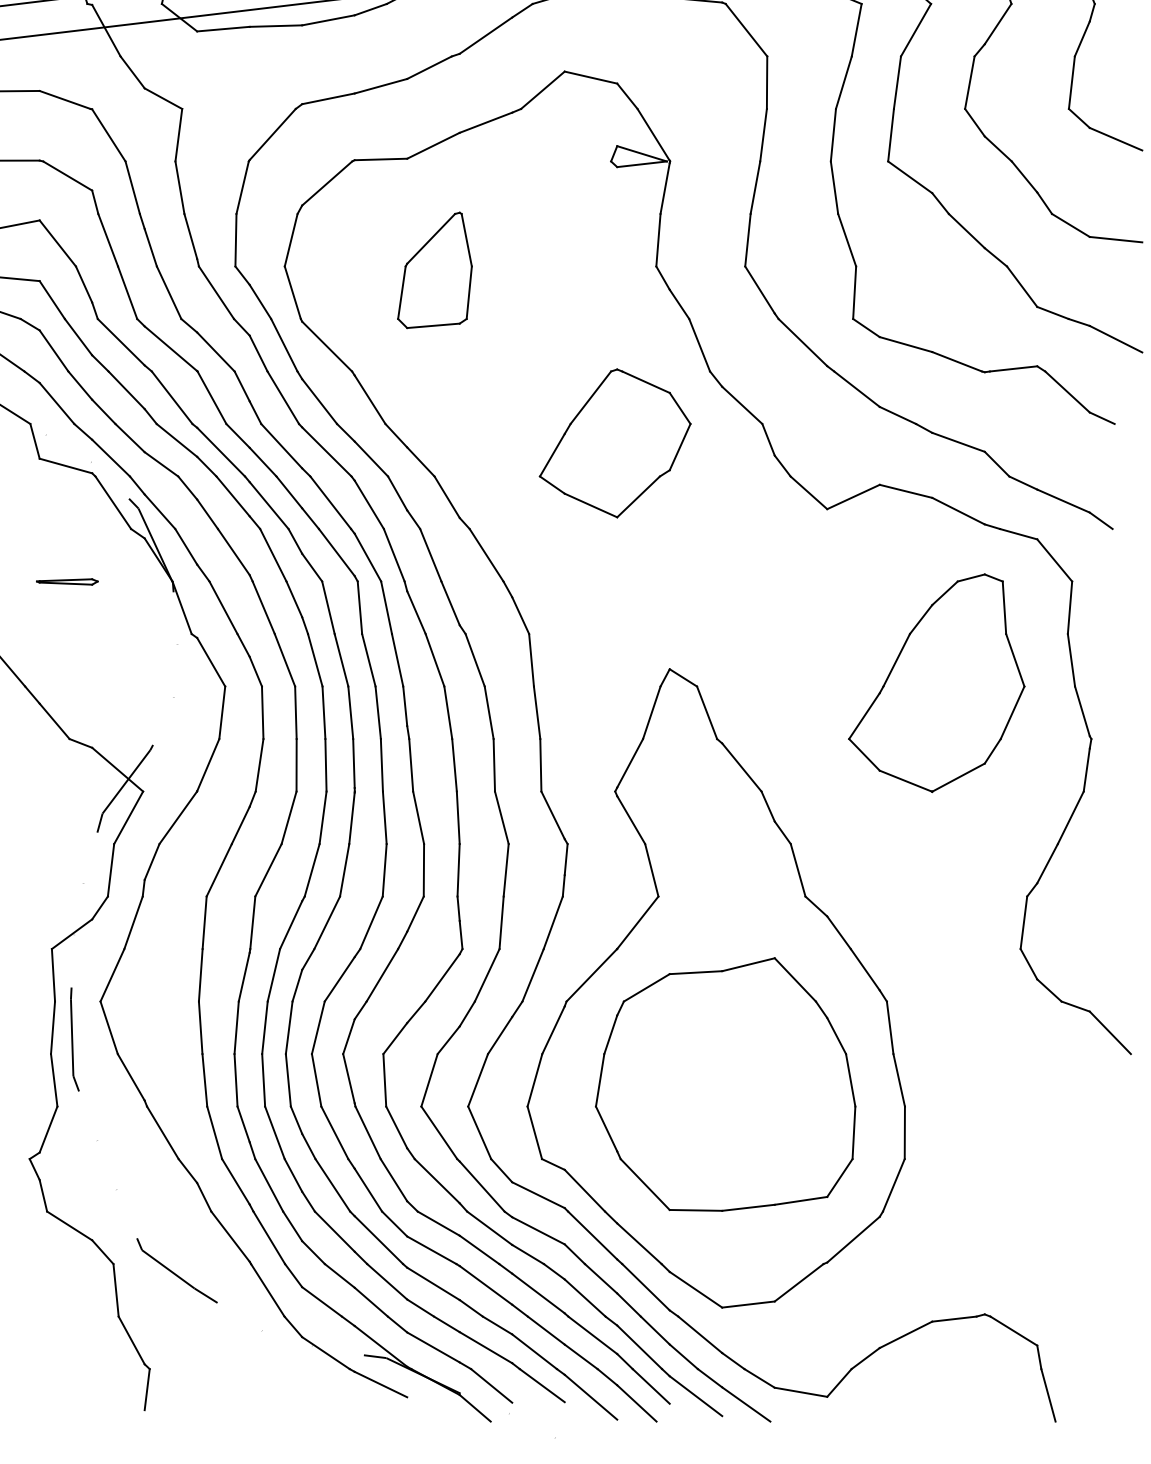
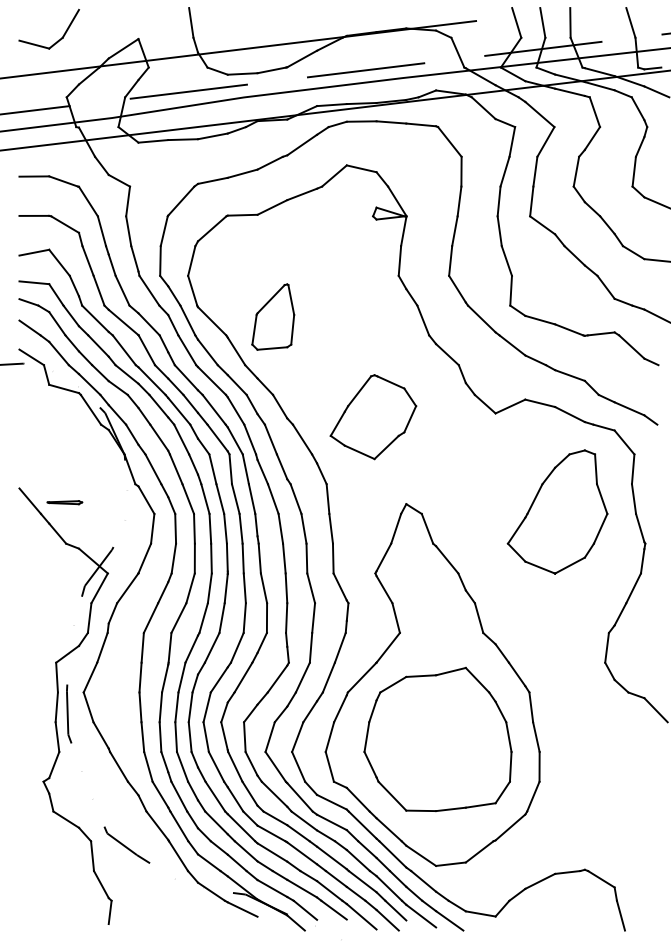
part: (435, 269) -> (273, 316), moved
part: (615, 444) -> (373, 417), moved
part: (66, 581) -> (64, 502), moved

